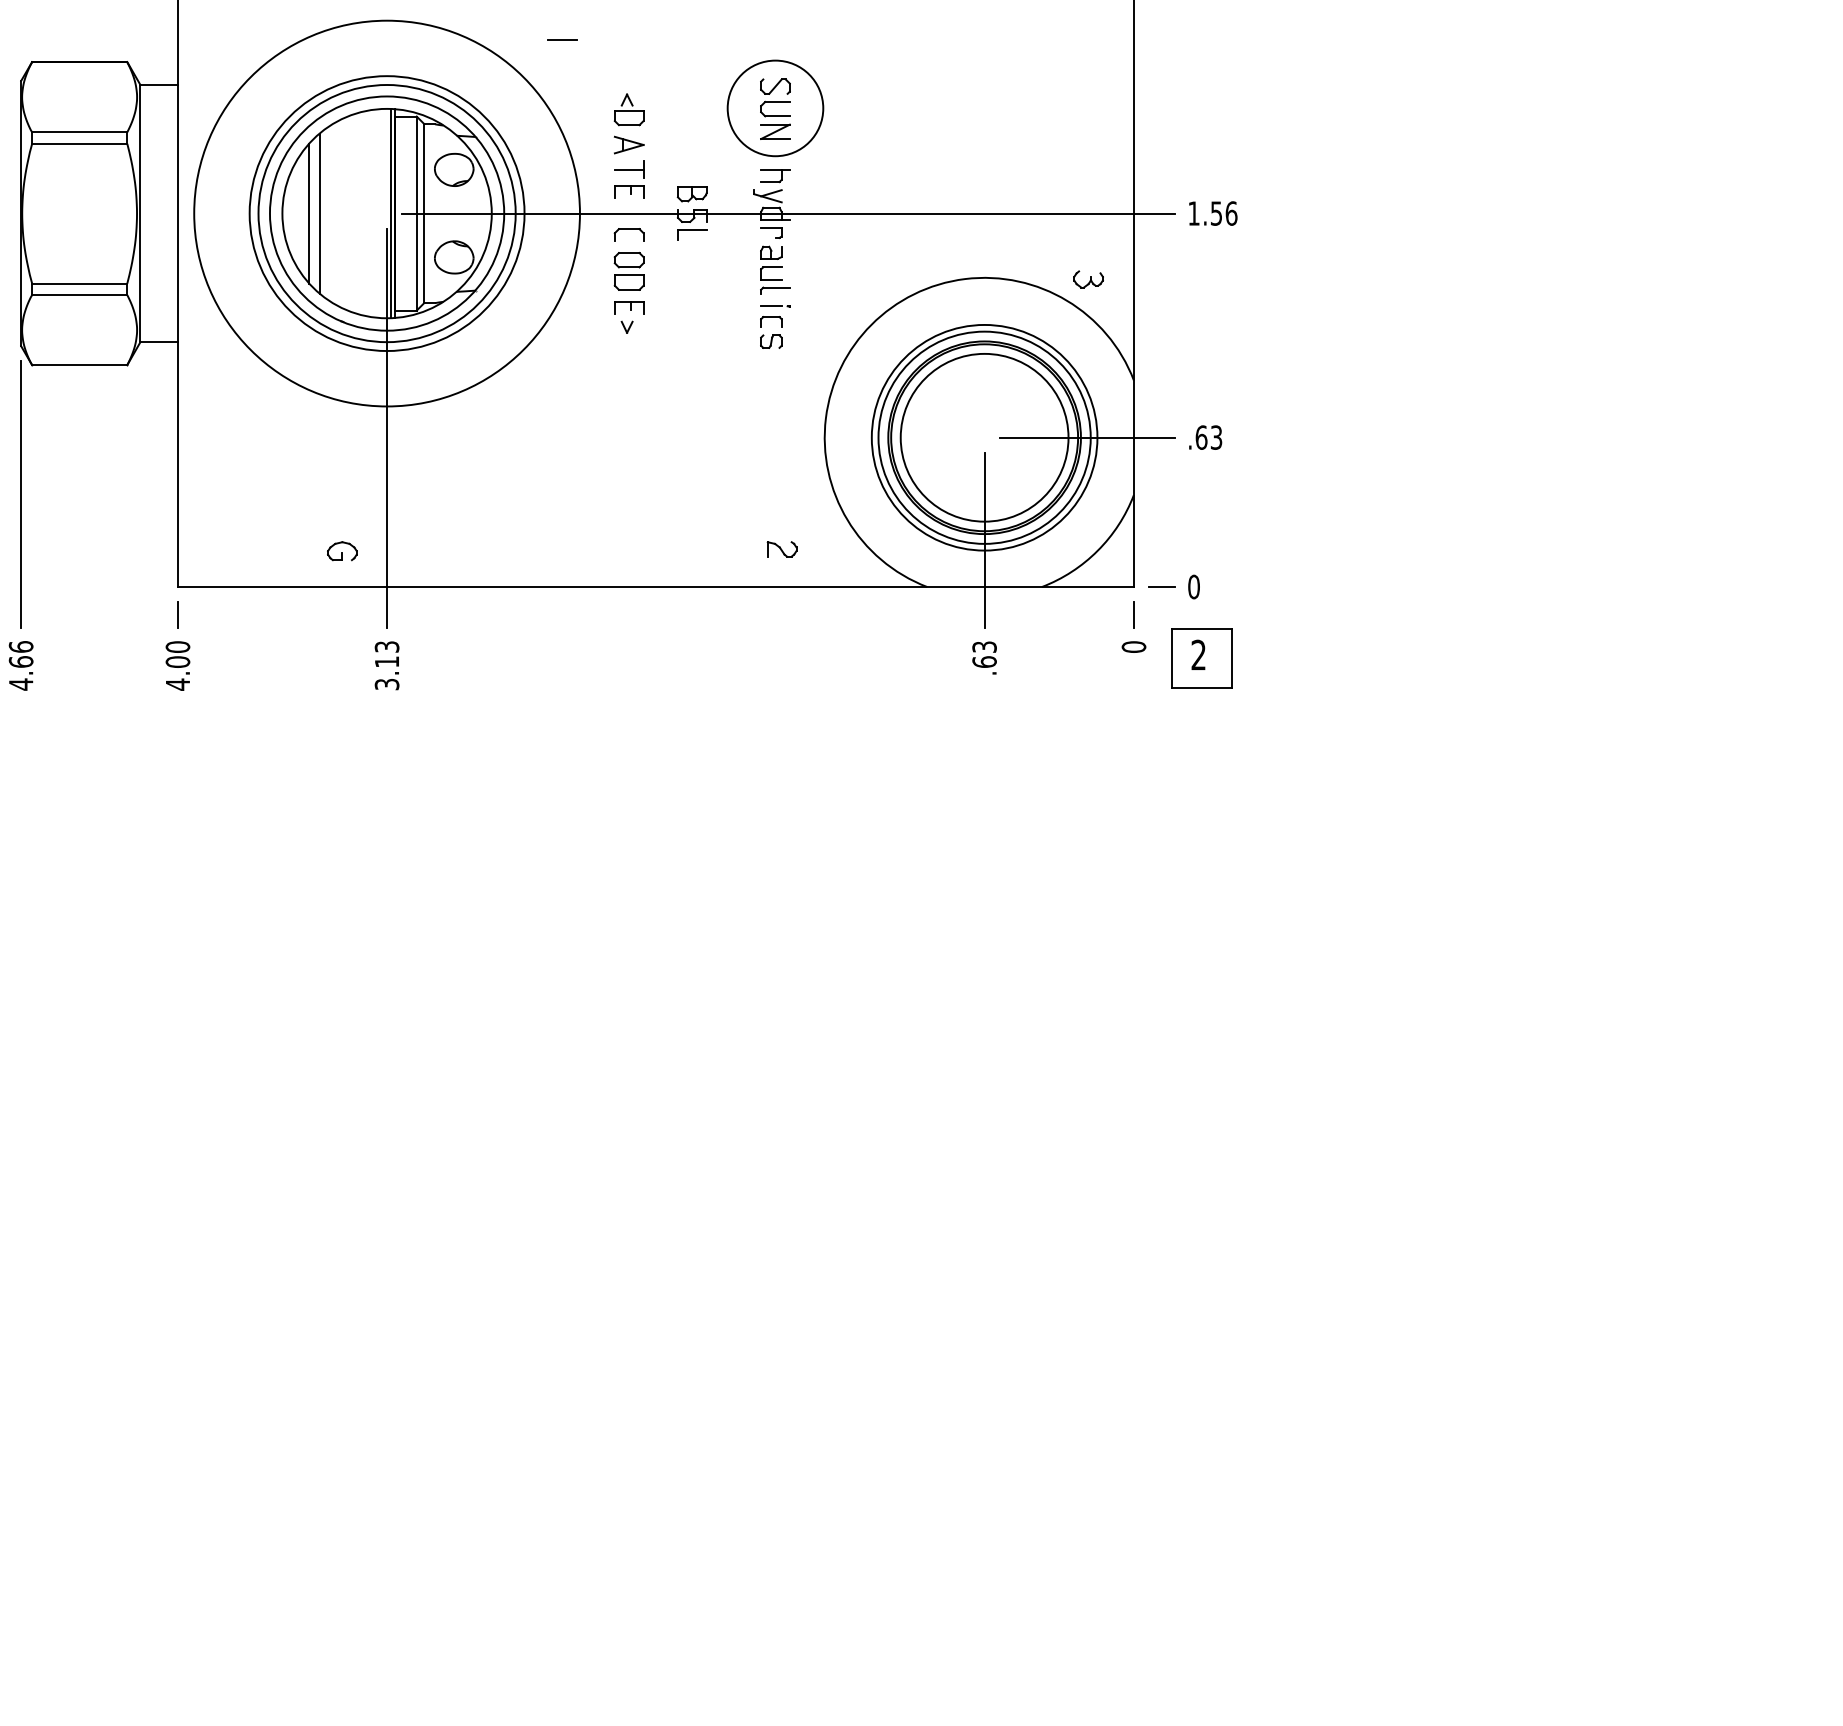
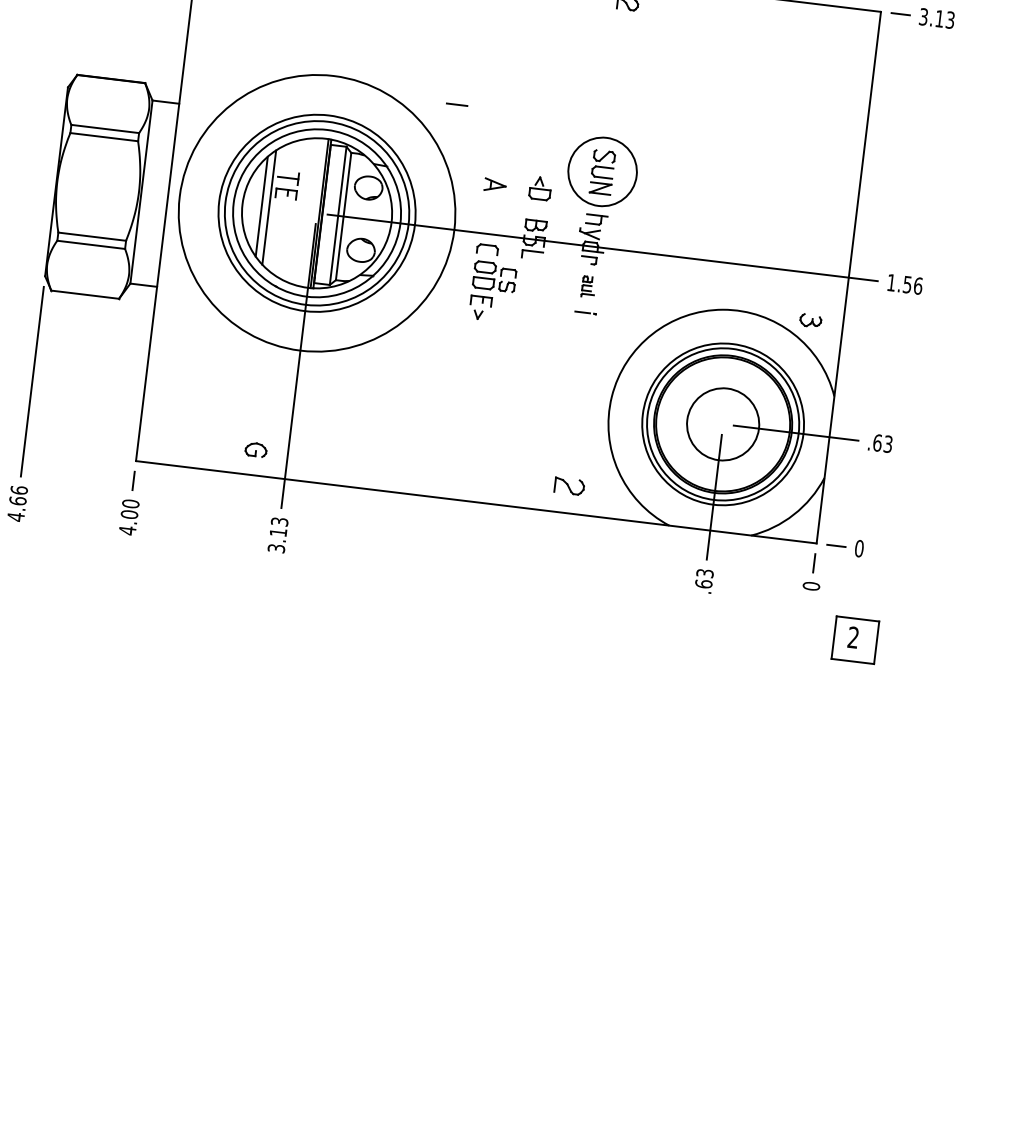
part: (628, 109) -> (539, 188), moved
part: (629, 179) -> (287, 185), moved
part: (775, 269) -> (588, 286), size x0.6
part: (771, 332) -> (507, 280), moved
circle: (984, 437) -> (723, 424), size x0.6
part: (781, 549) -> (568, 486), size x1.4
part: (1201, 658) -> (855, 640), moved

